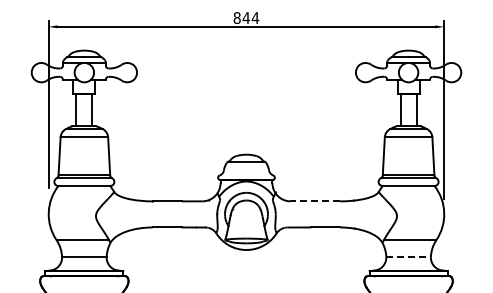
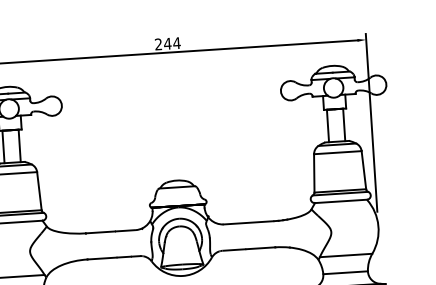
text: (236, 18) -> (157, 44), 844 -> 244
line: (315, 201) -> (248, 222), dashed -> solid
line: (409, 257) -> (346, 272), dashed -> solid

